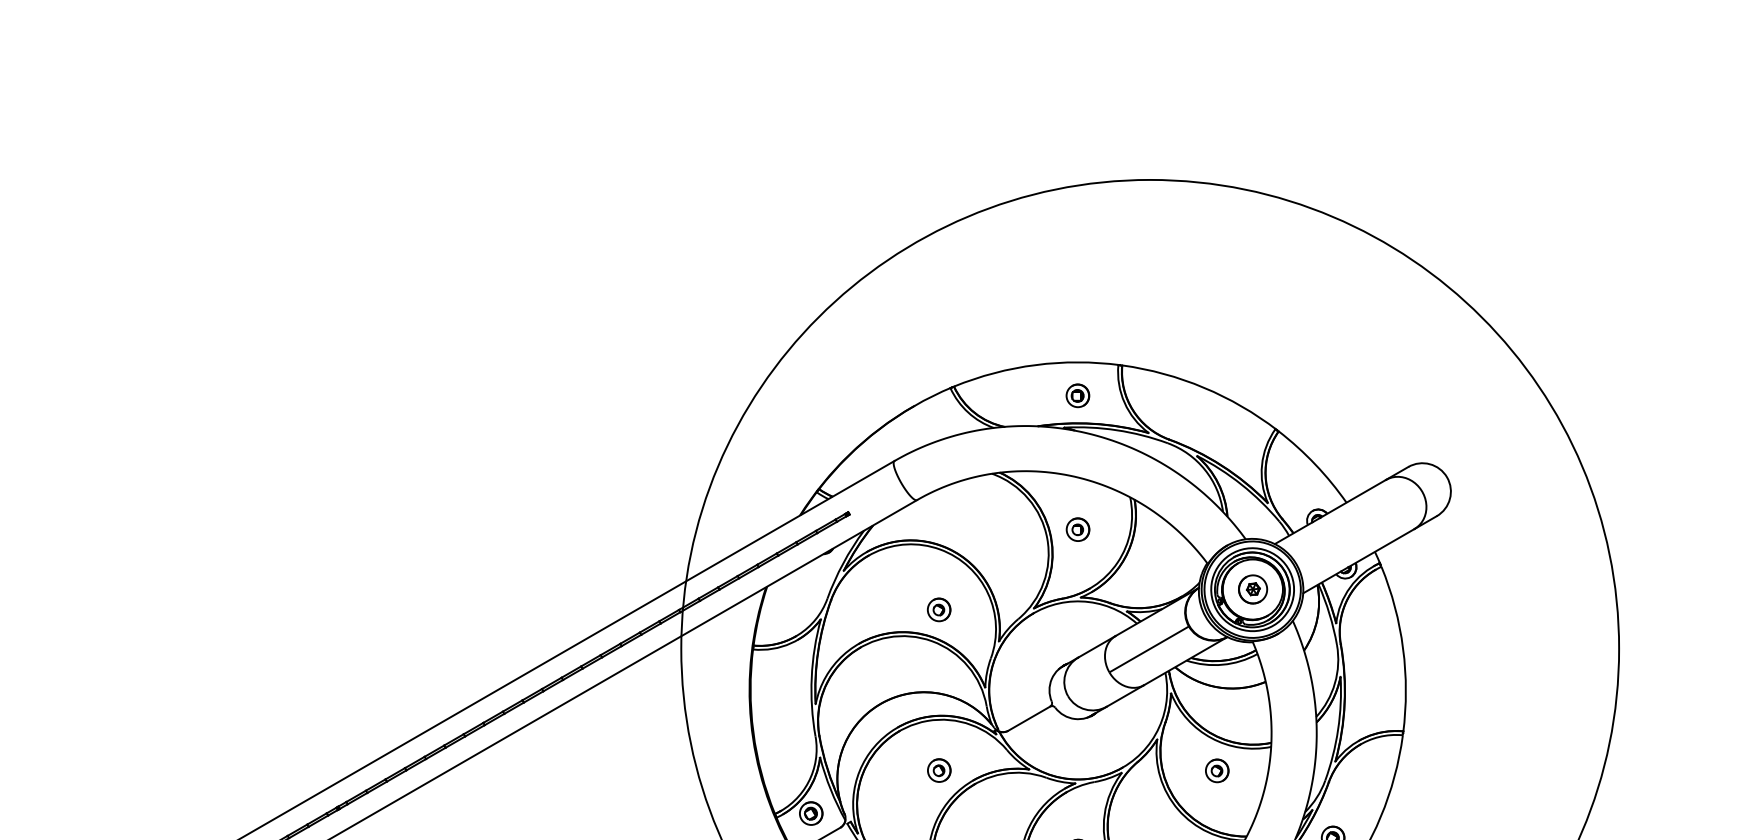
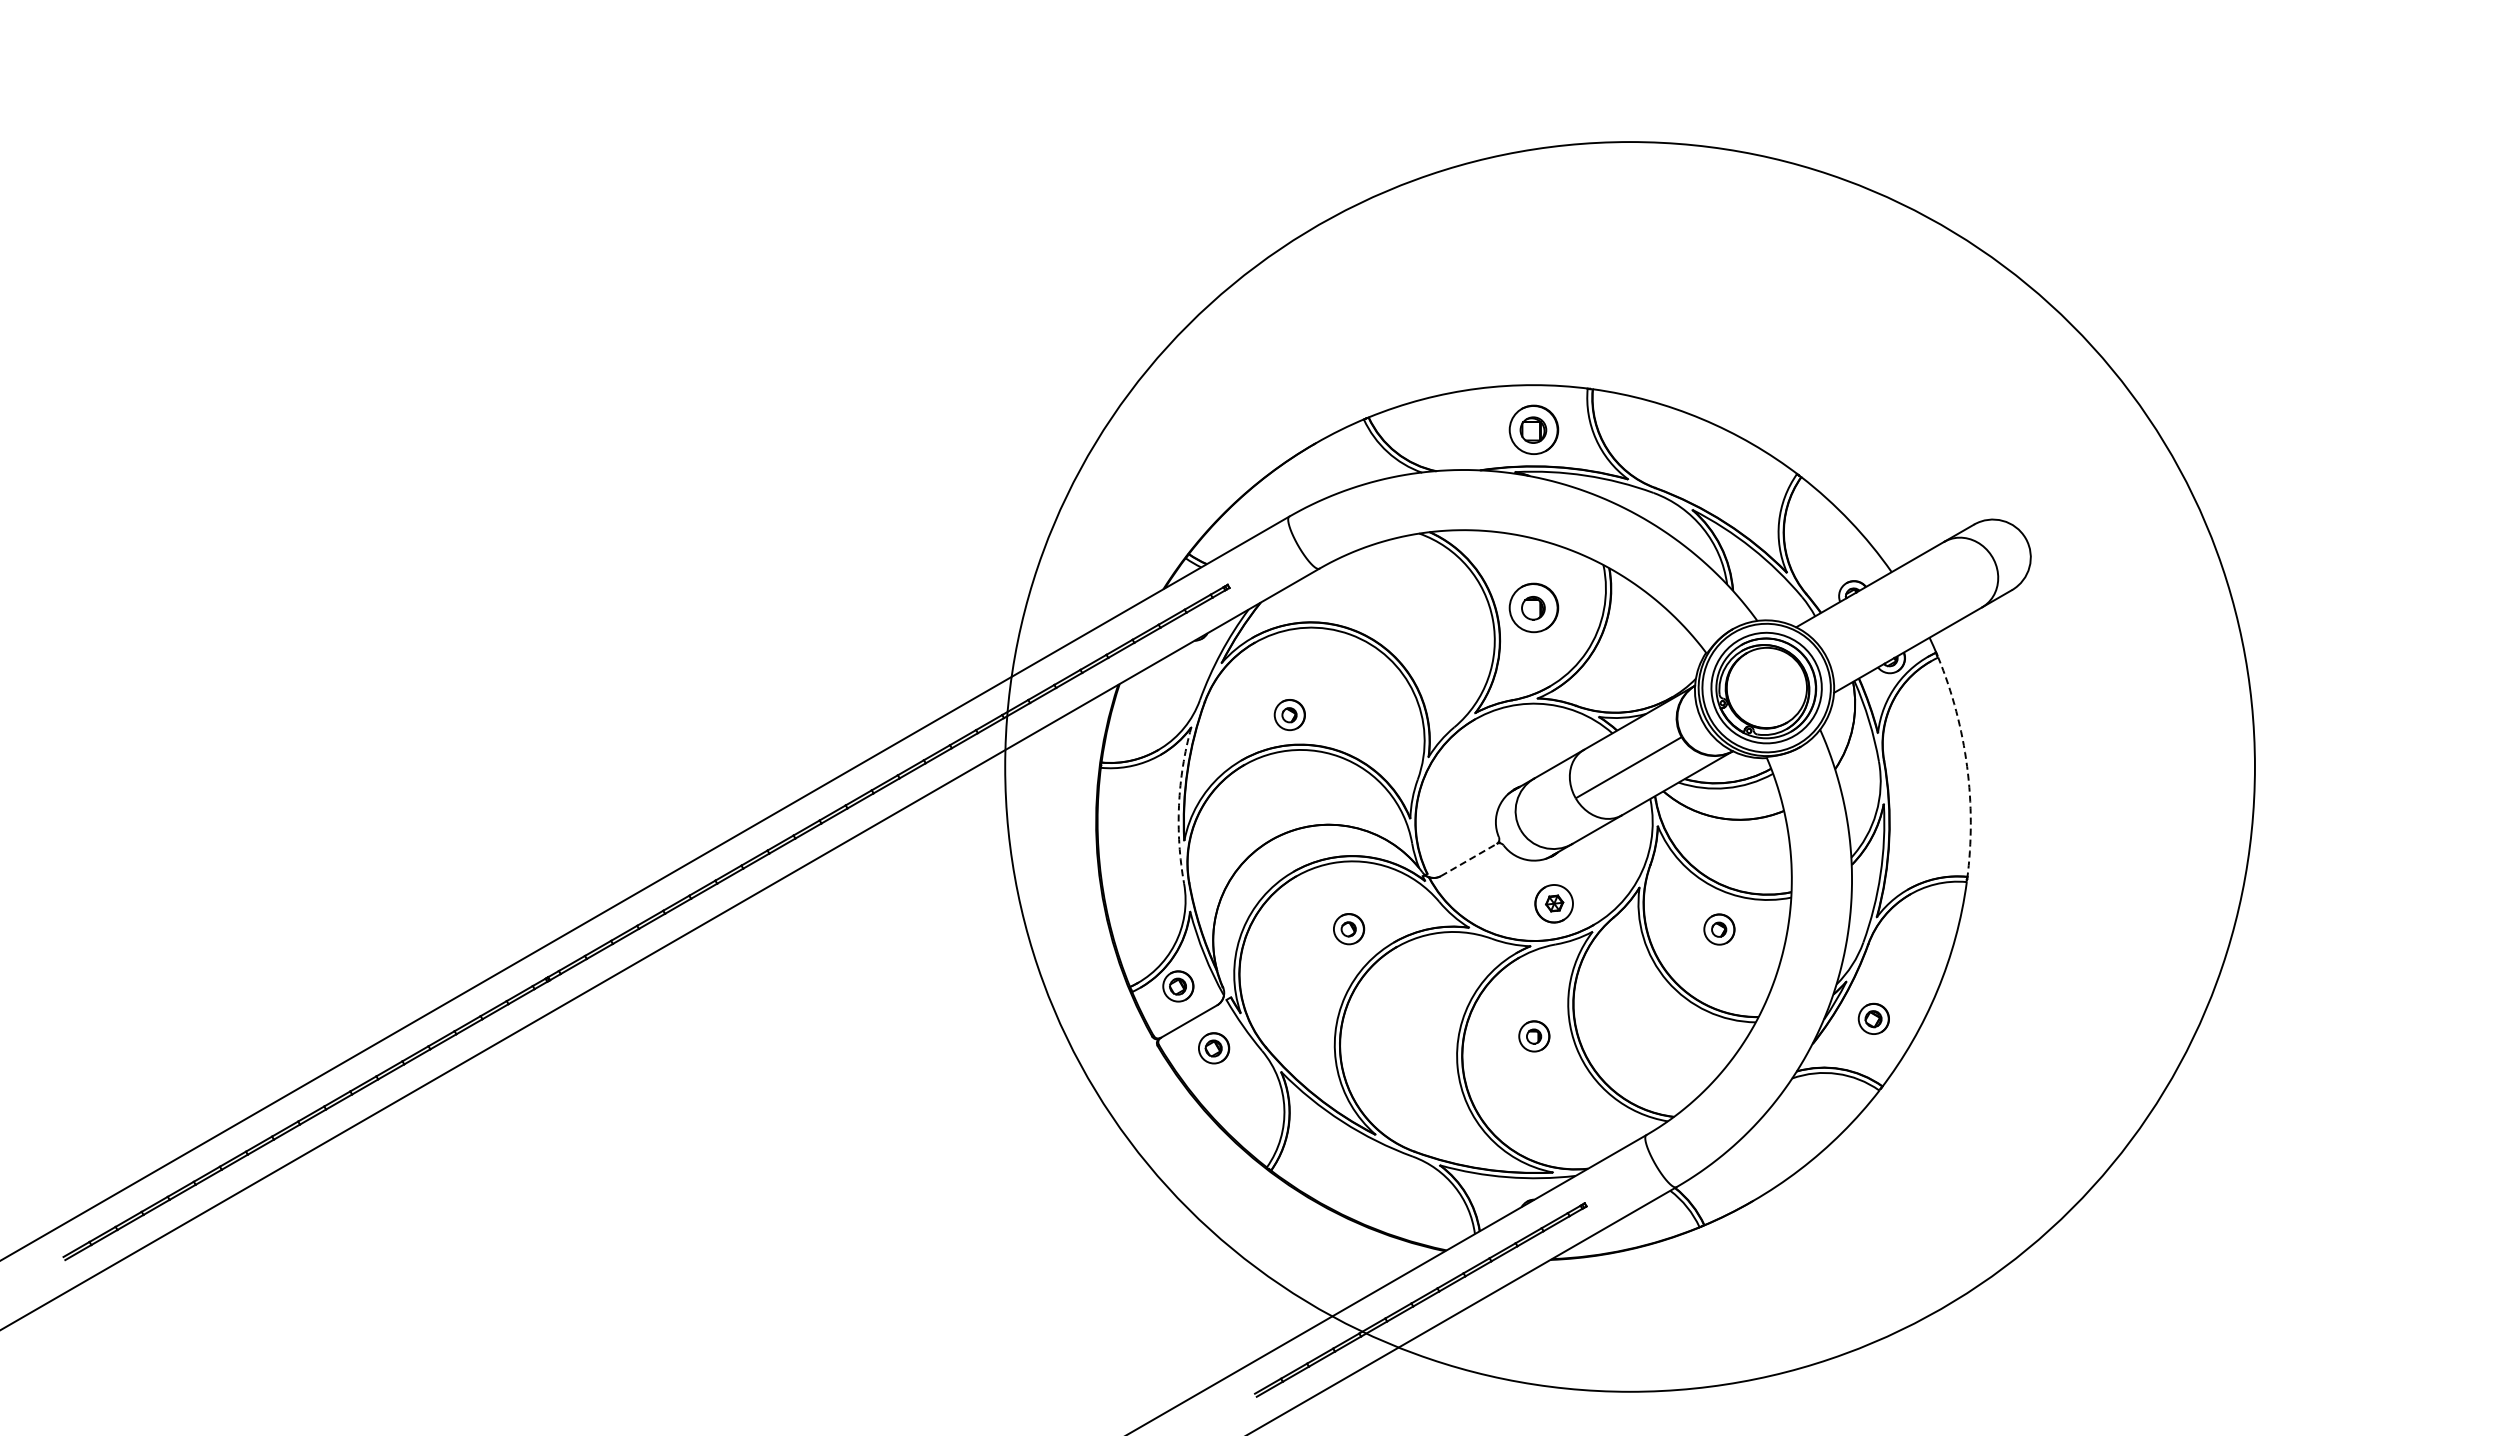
part: (1077, 395) -> (1533, 429), size x1.6
part: (1077, 529) -> (1533, 608), size x1.6
part: (1252, 589) -> (1553, 903), moved
part: (938, 610) -> (1289, 715), moved
arc: (1403, 648) -> (1967, 766), solid -> dashed
arc: (812, 677) -> (1179, 805), solid -> dashed
line: (1029, 718) -> (1469, 859), solid -> dashed

